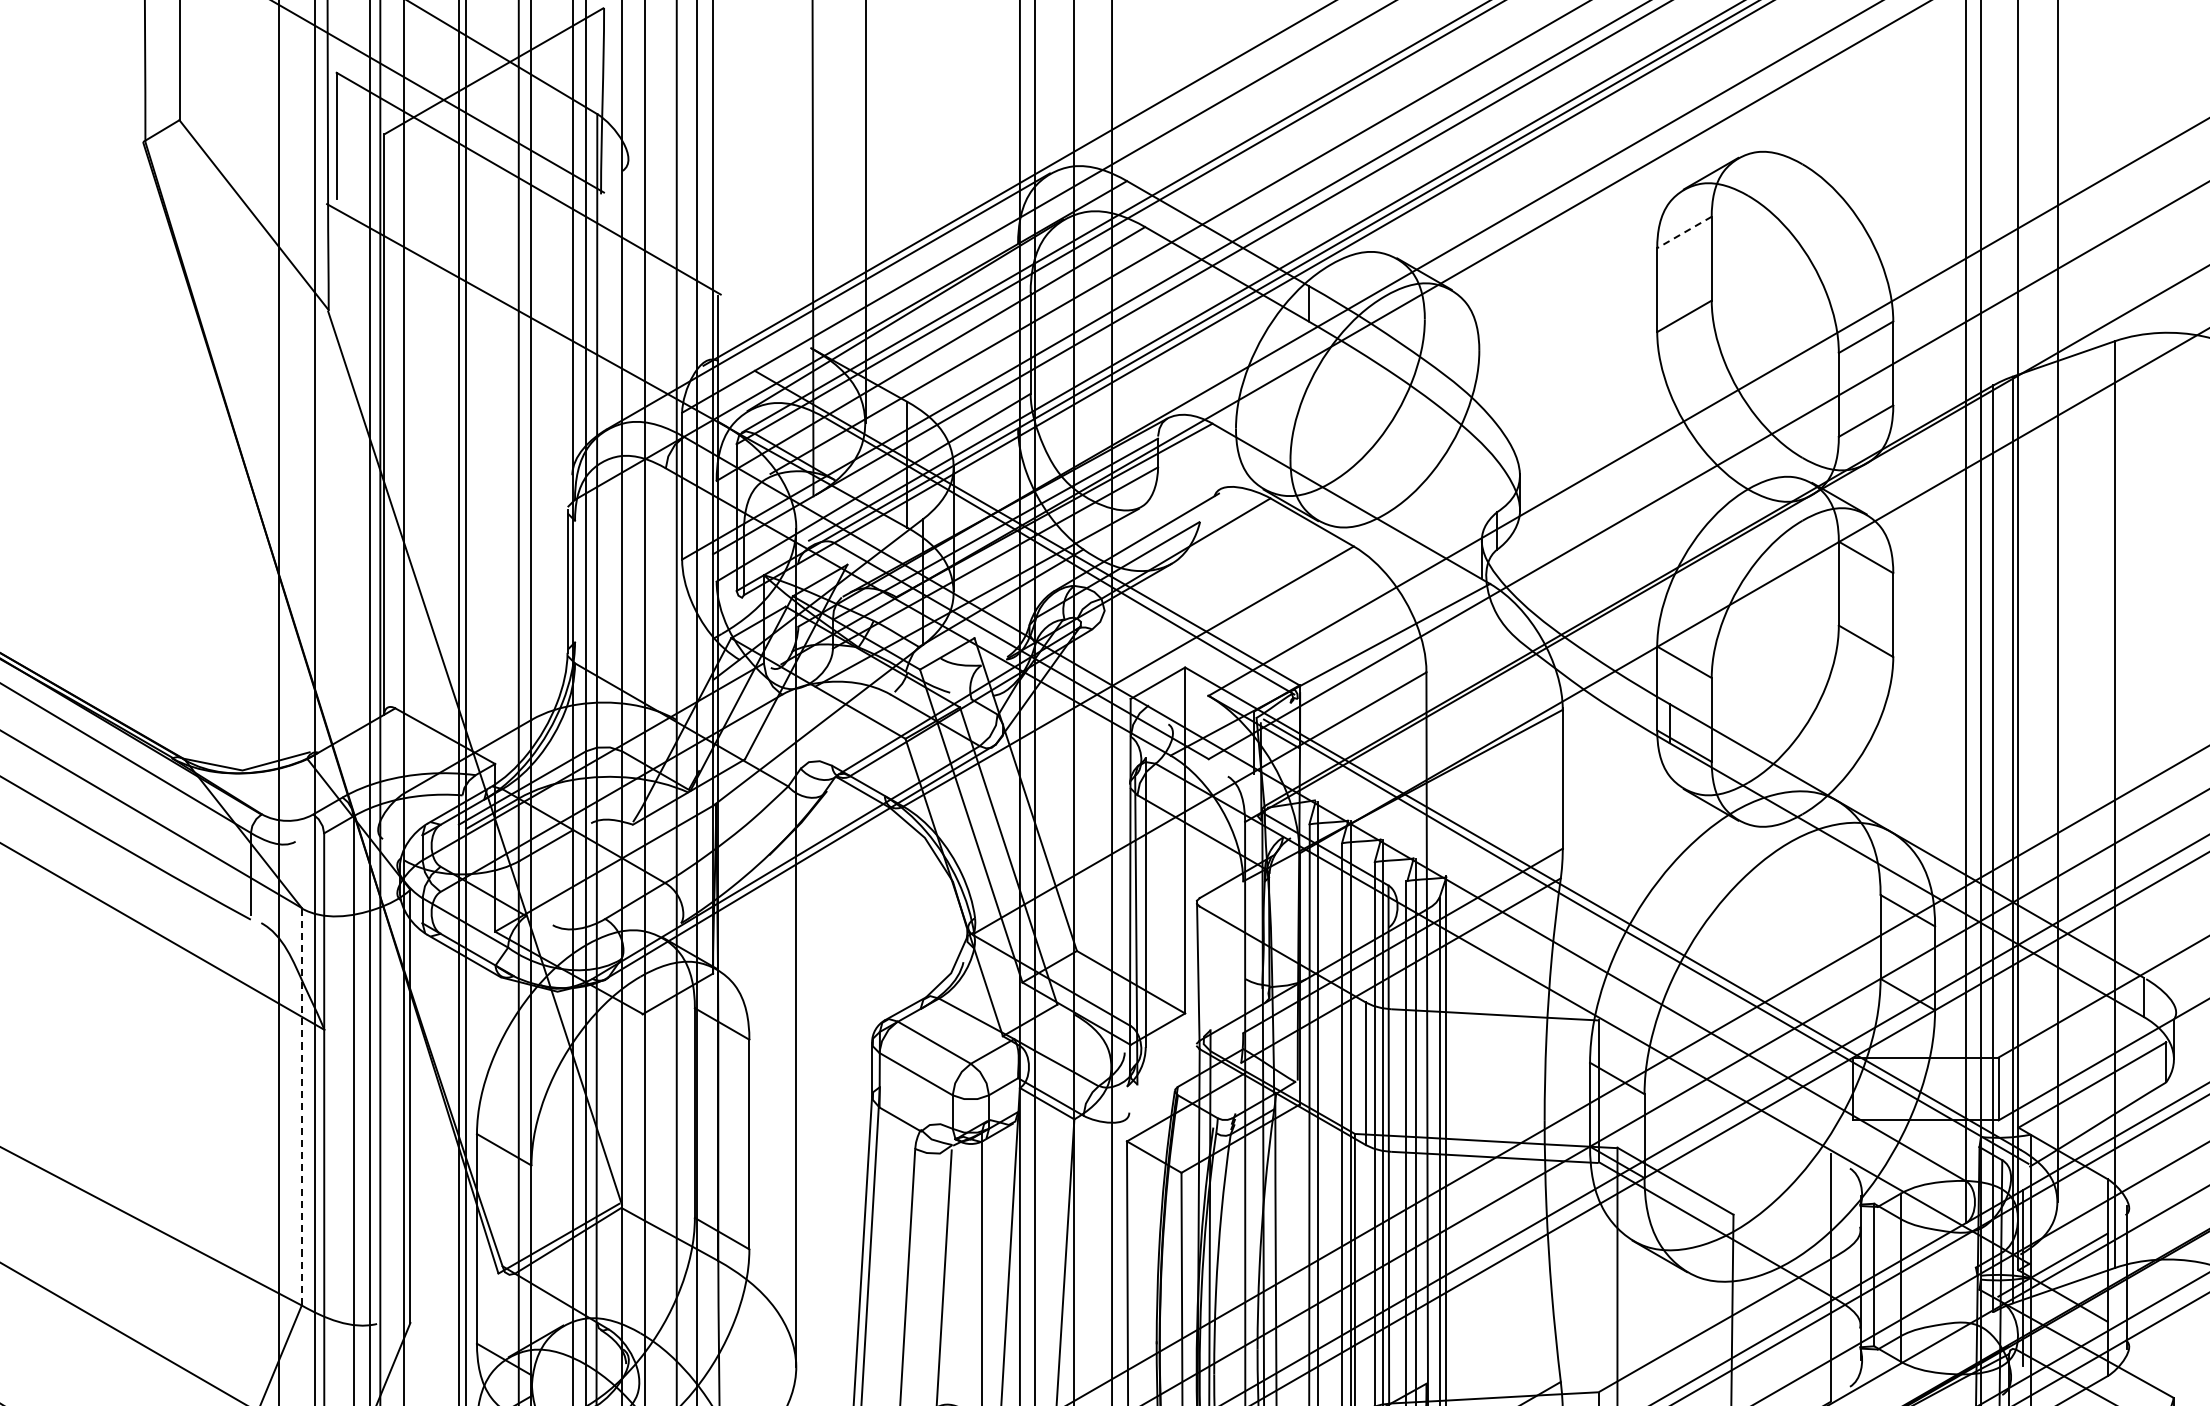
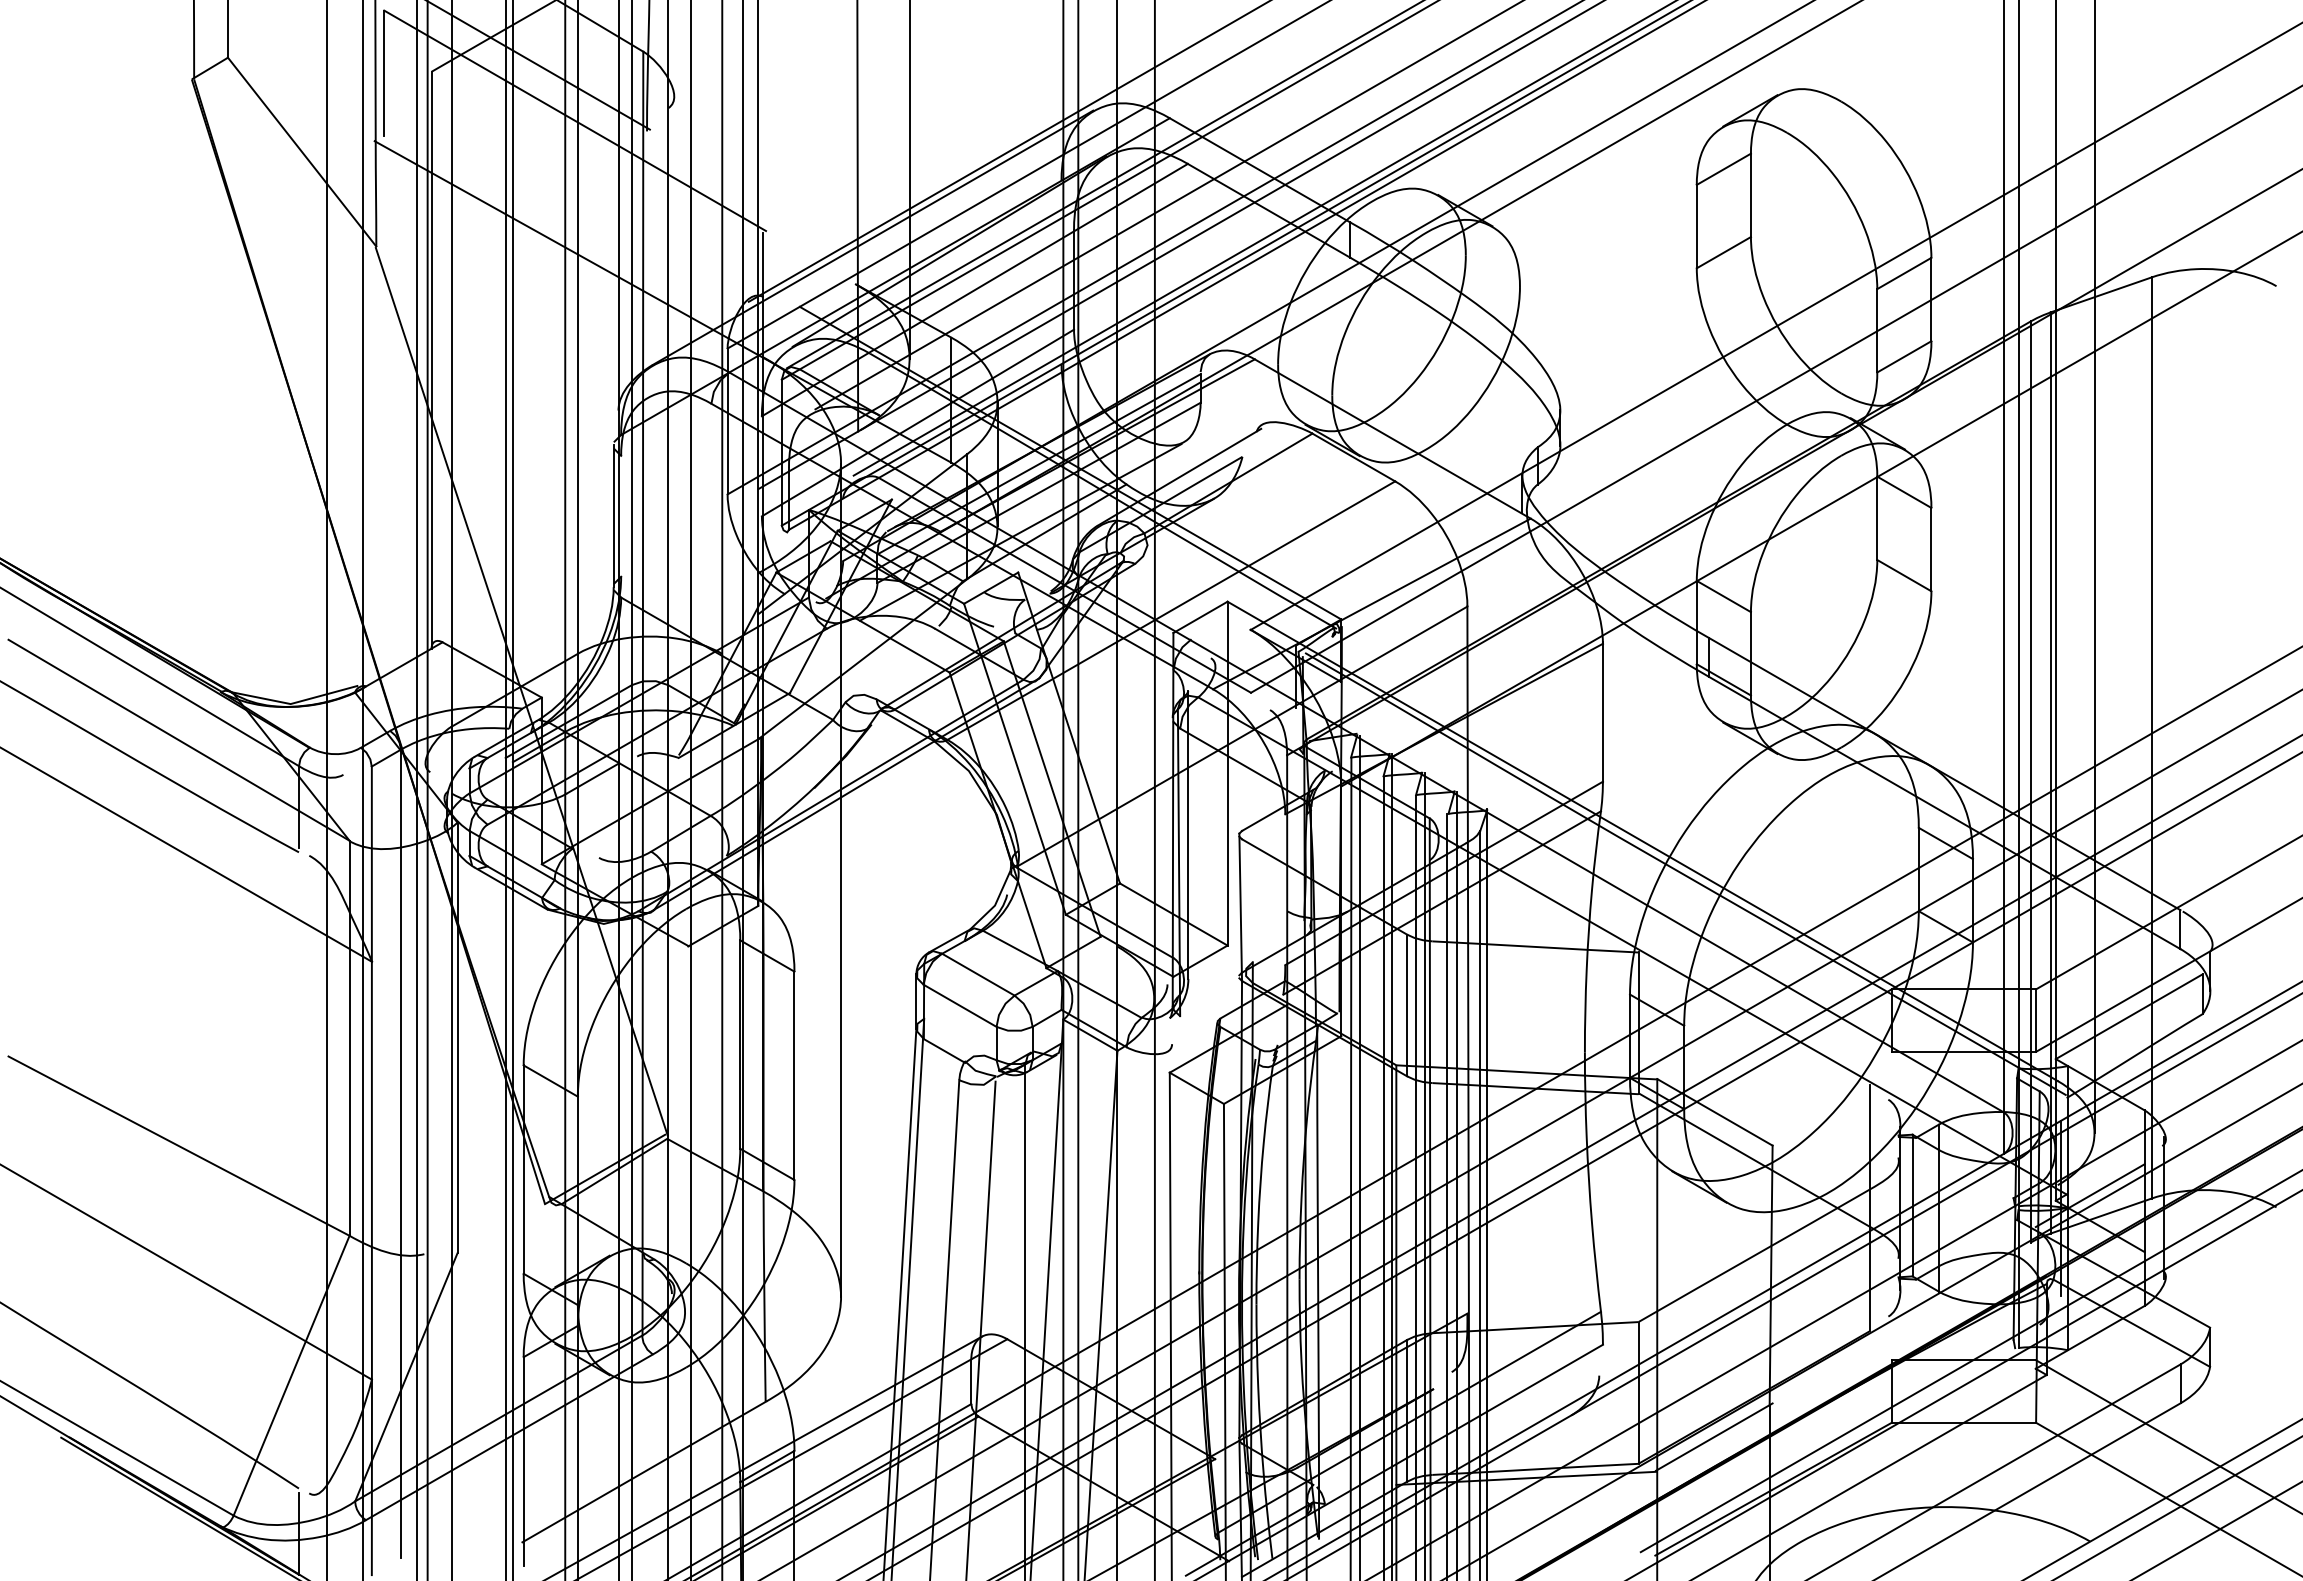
line: (1684, 232) -> (1723, 169), dashed -> solid
line: (301, 1106) -> (349, 1038), dashed -> solid

